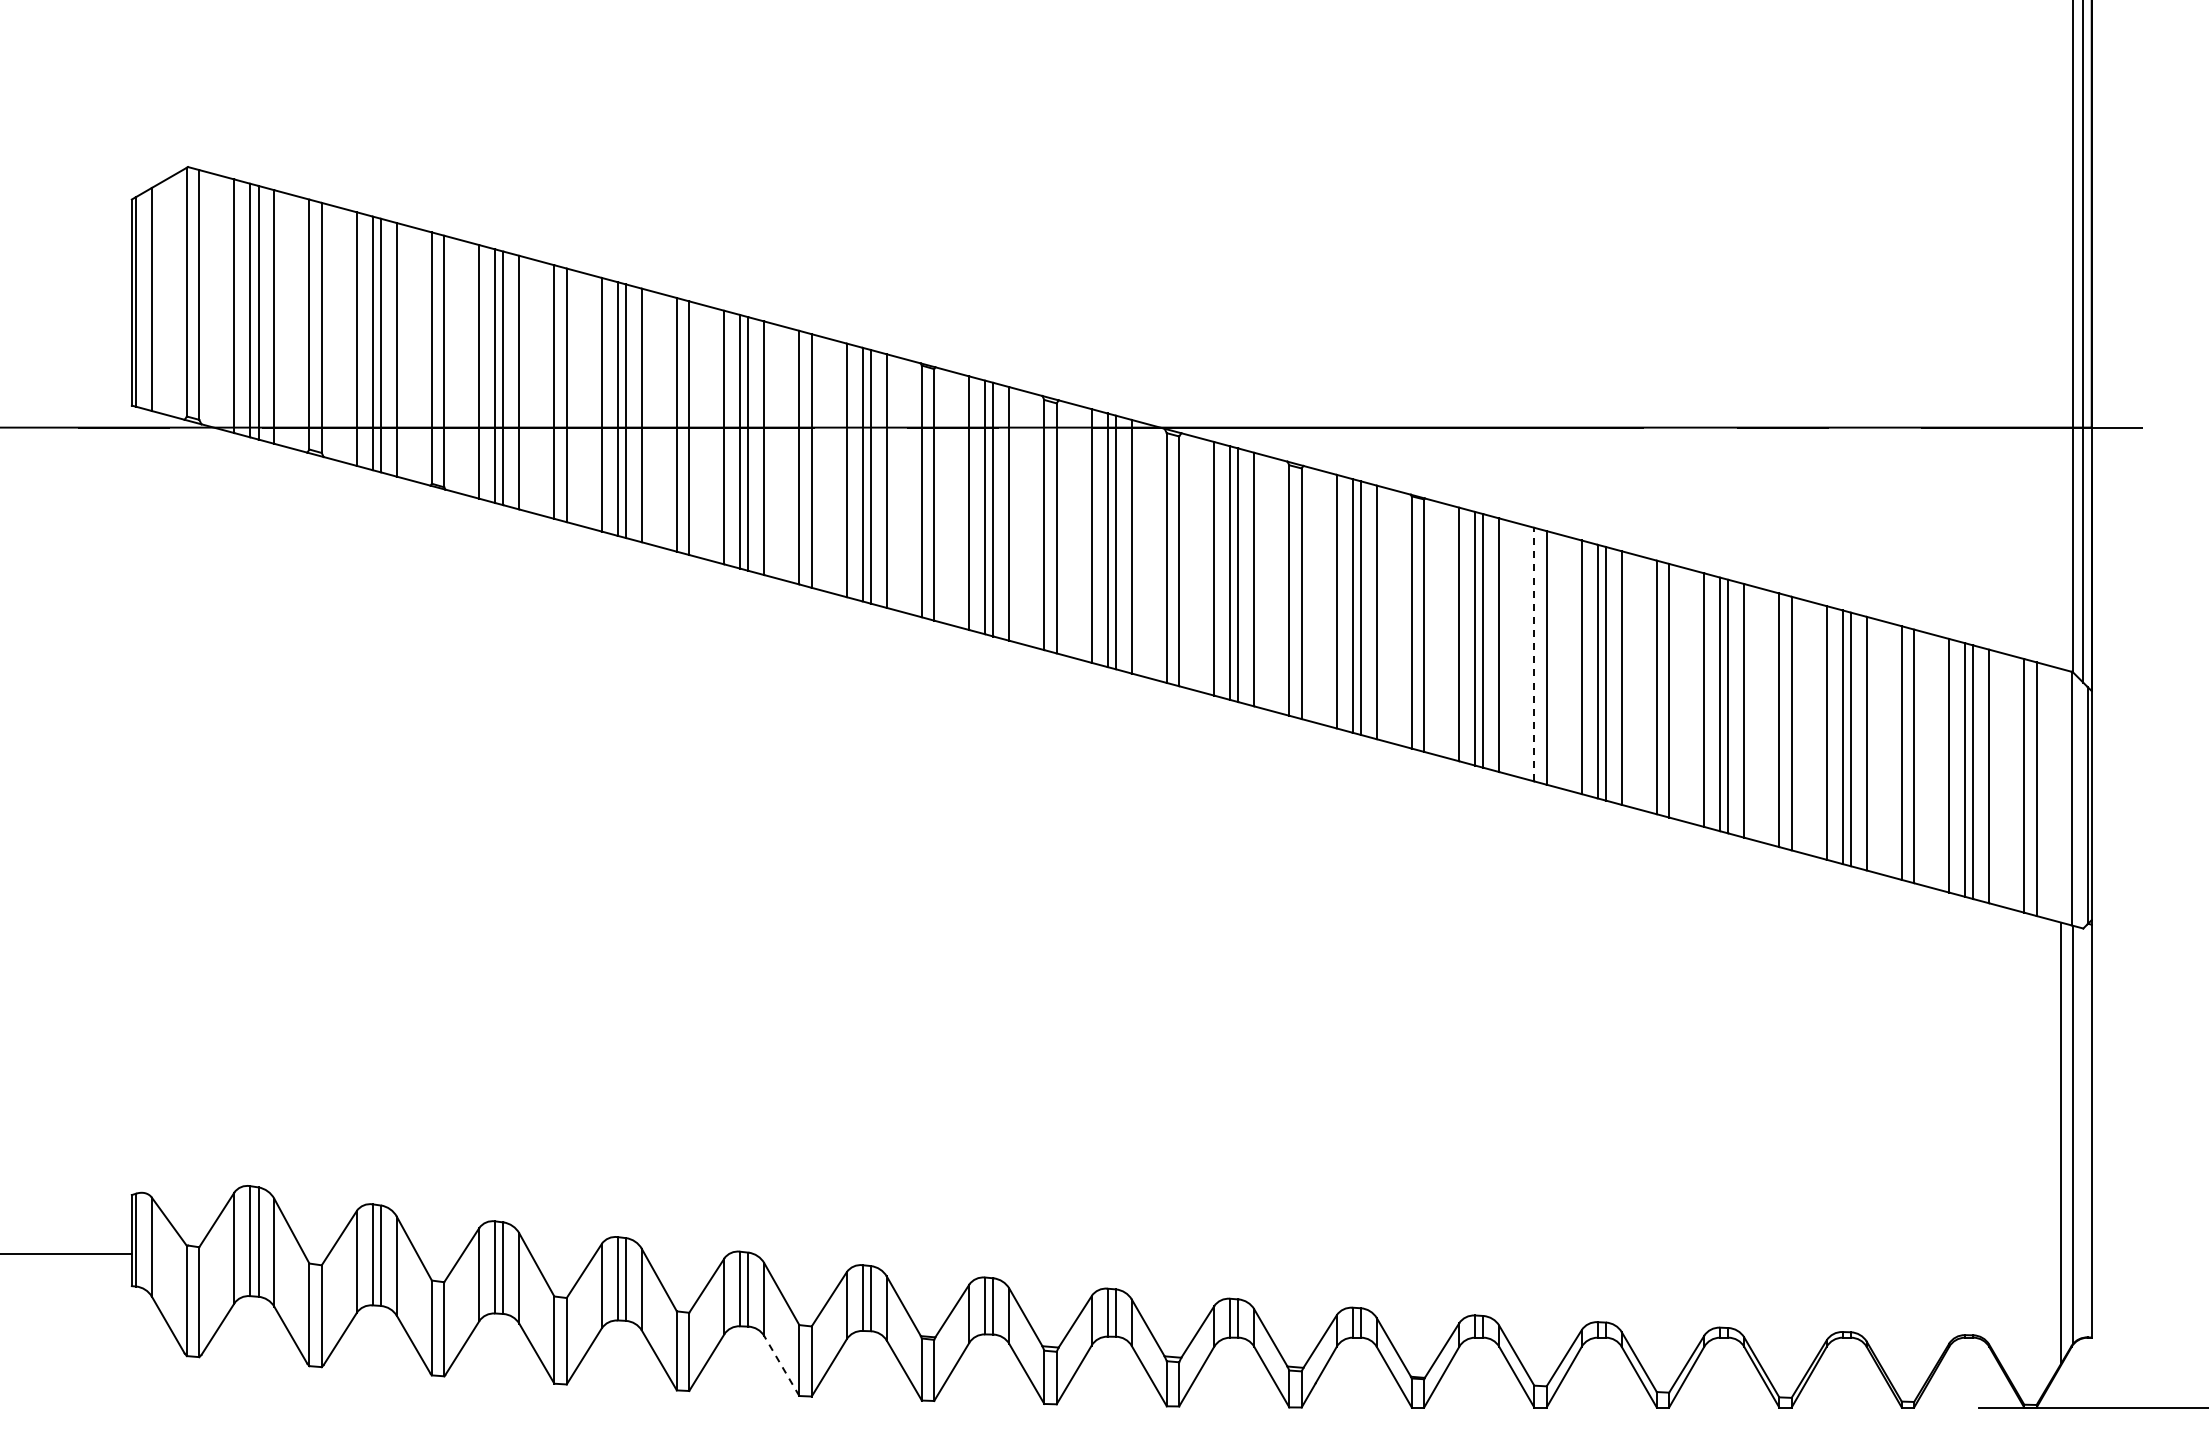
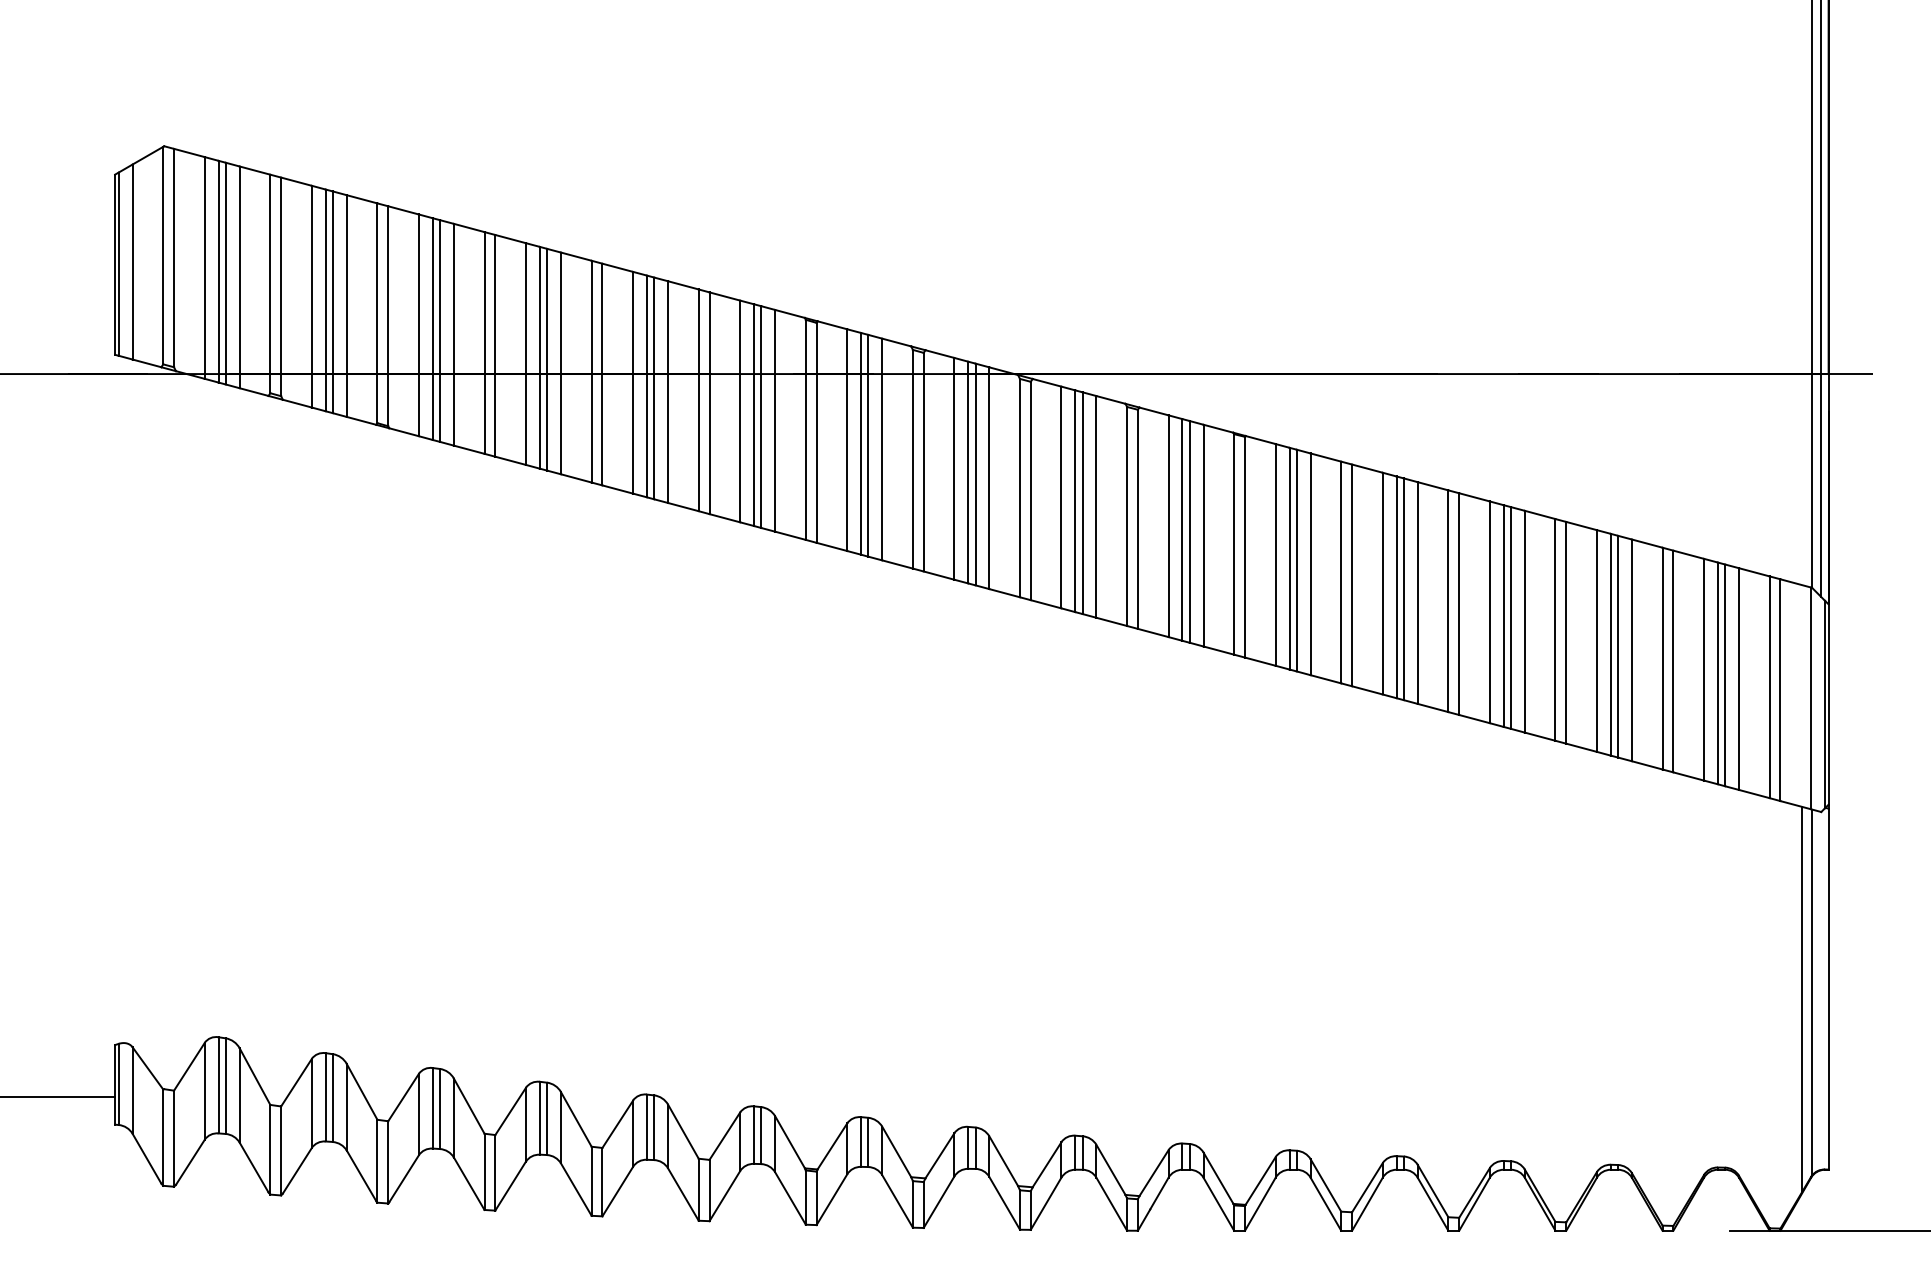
line: (1534, 654) -> (1341, 572), dashed -> solid
line: (781, 1366) -> (683, 1194), dashed -> solid

